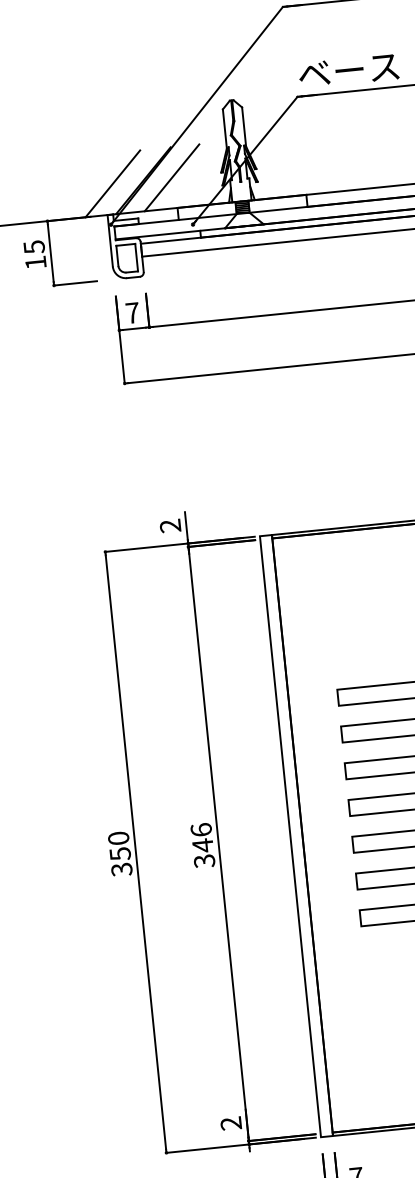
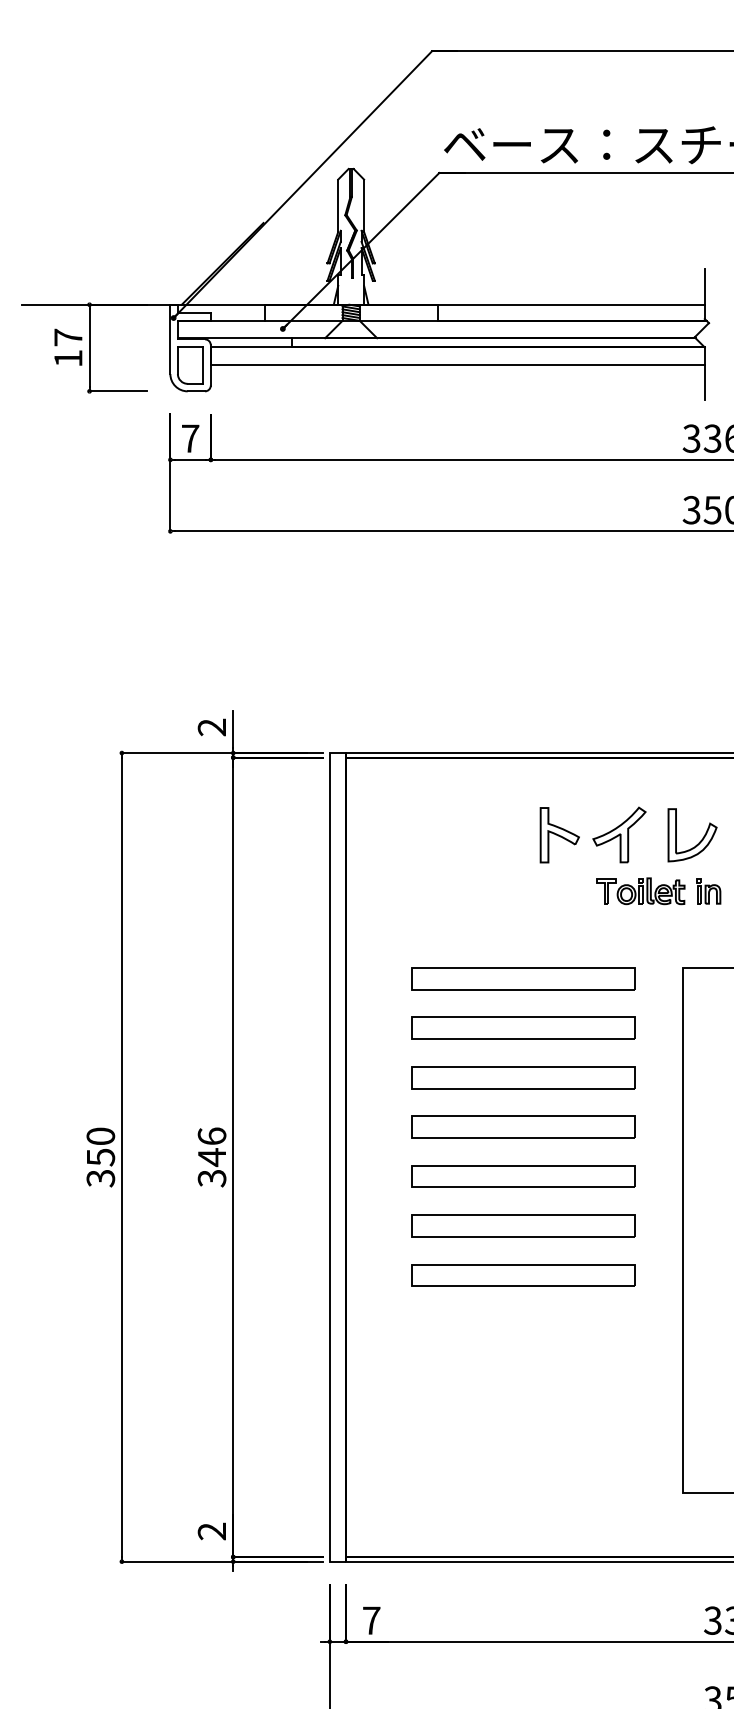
line: (172, 177) -> (261, 263), removed
line: (112, 183) -> (181, 263), removed
text: (34, 247) -> (68, 337), 15 -> 17

